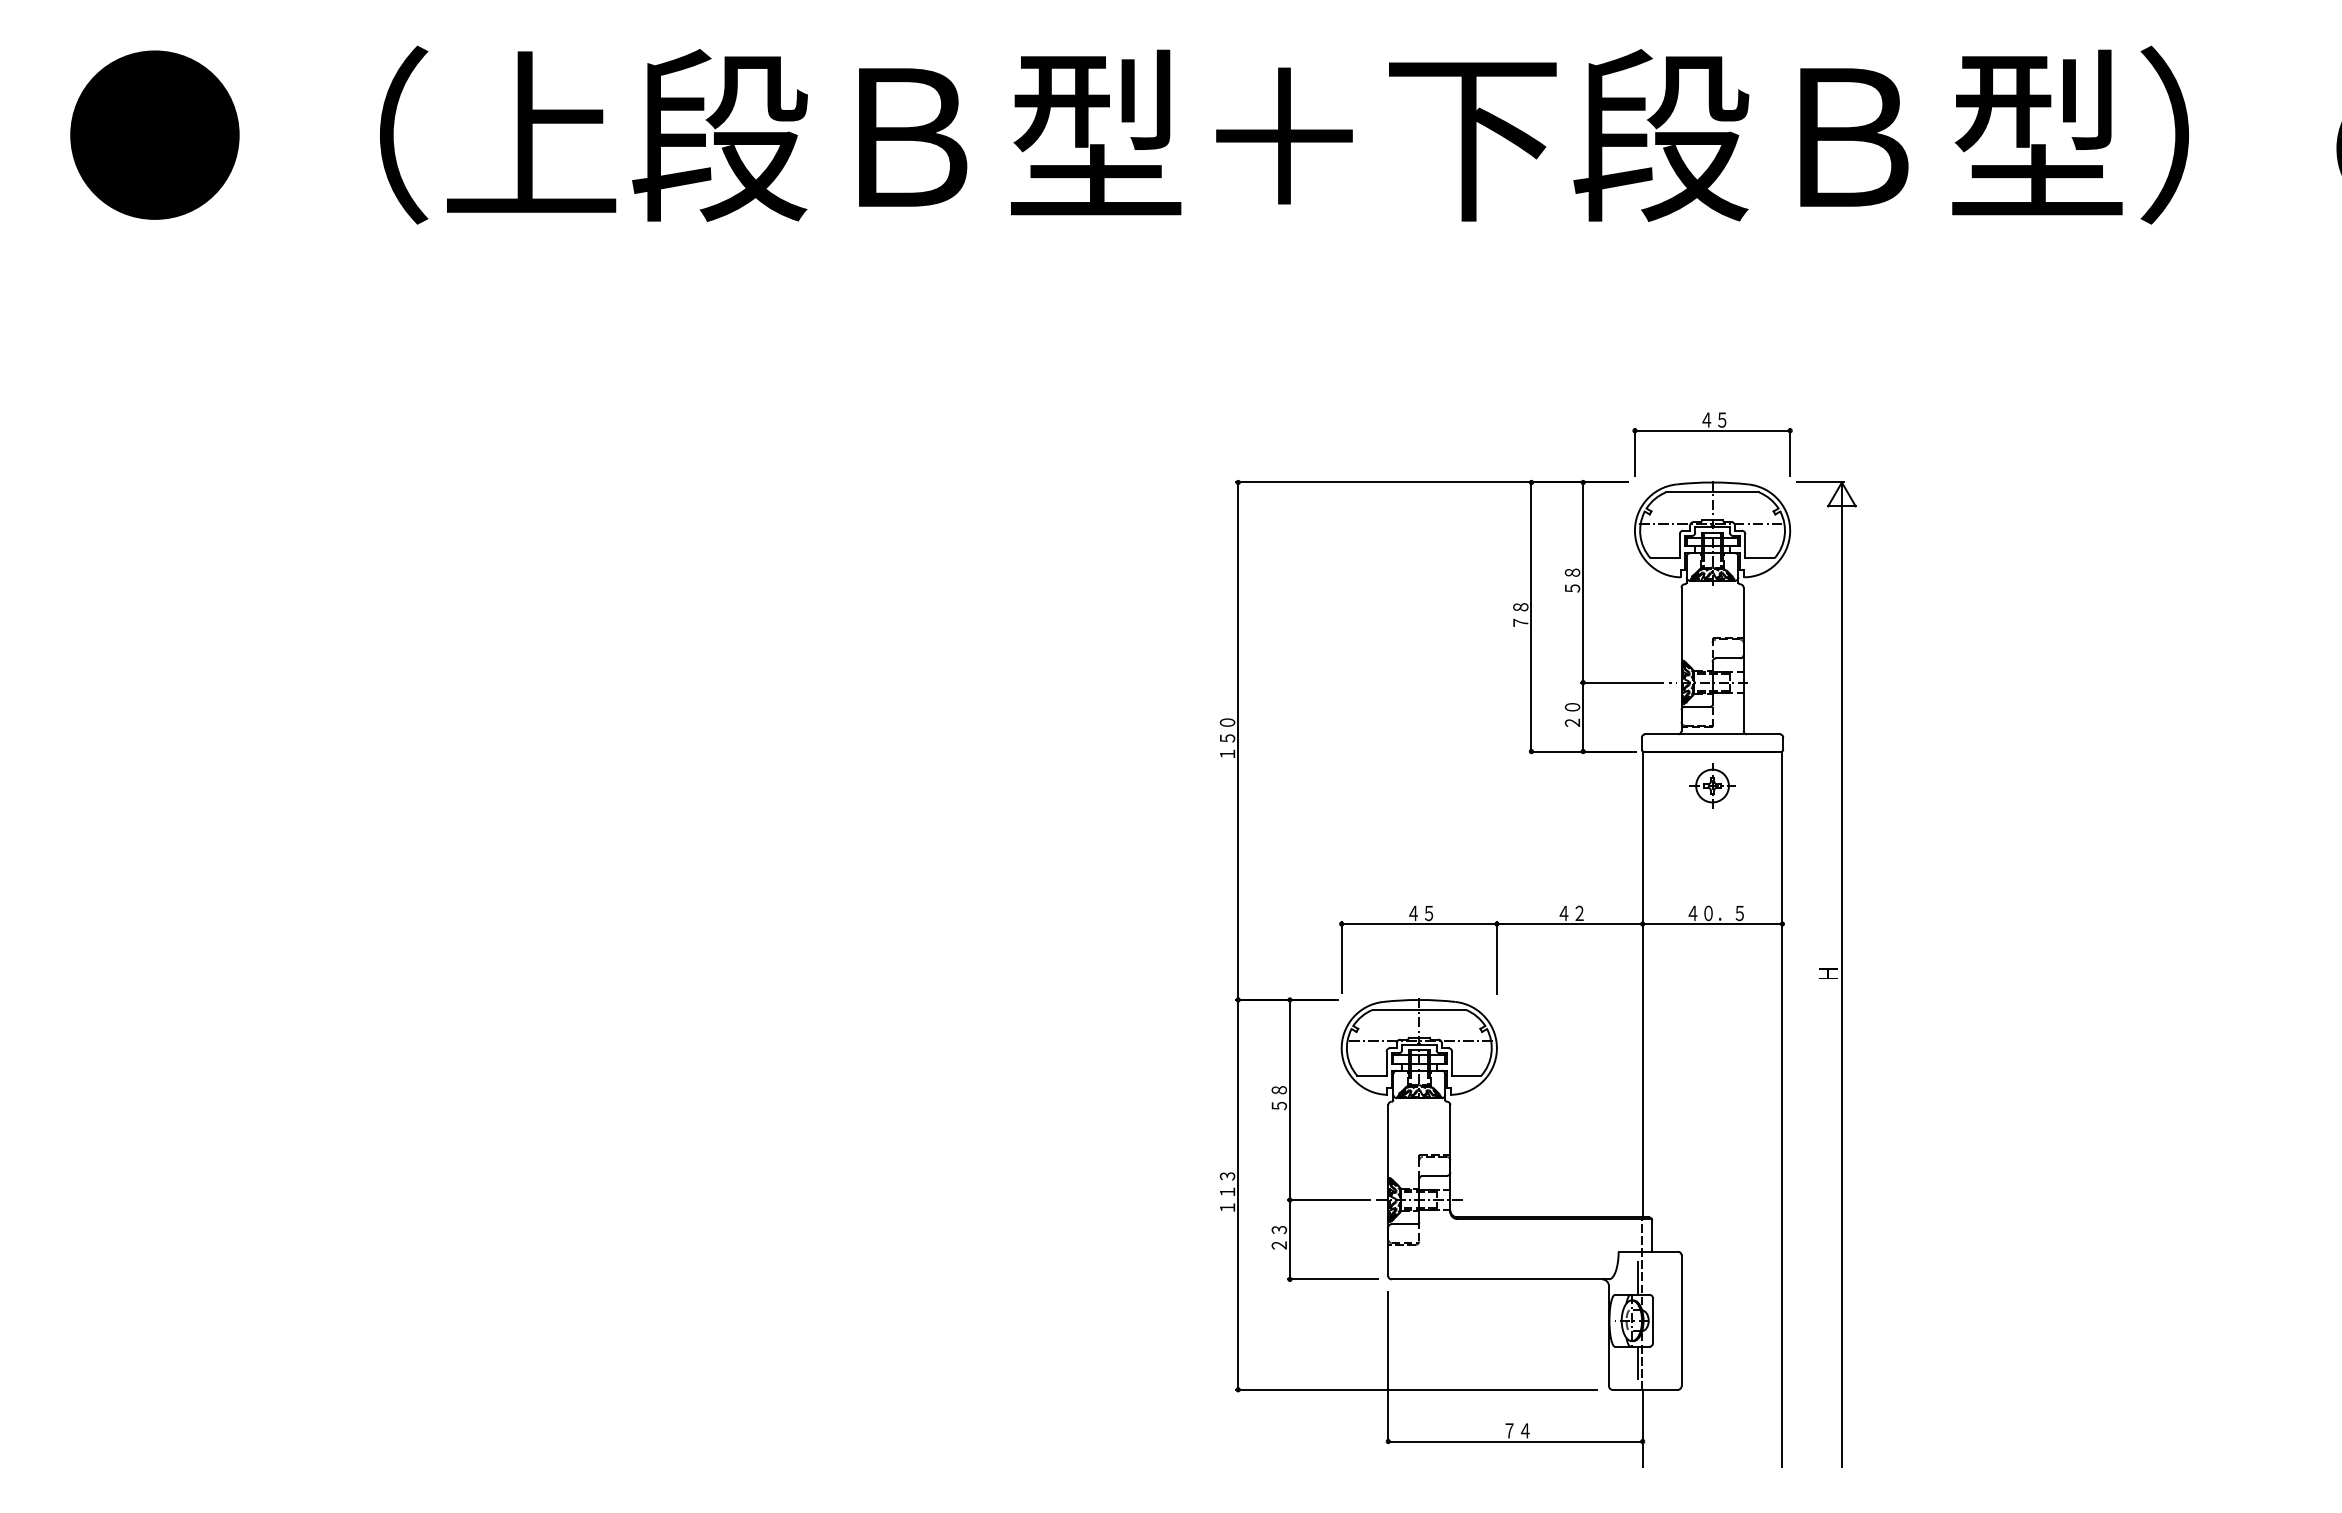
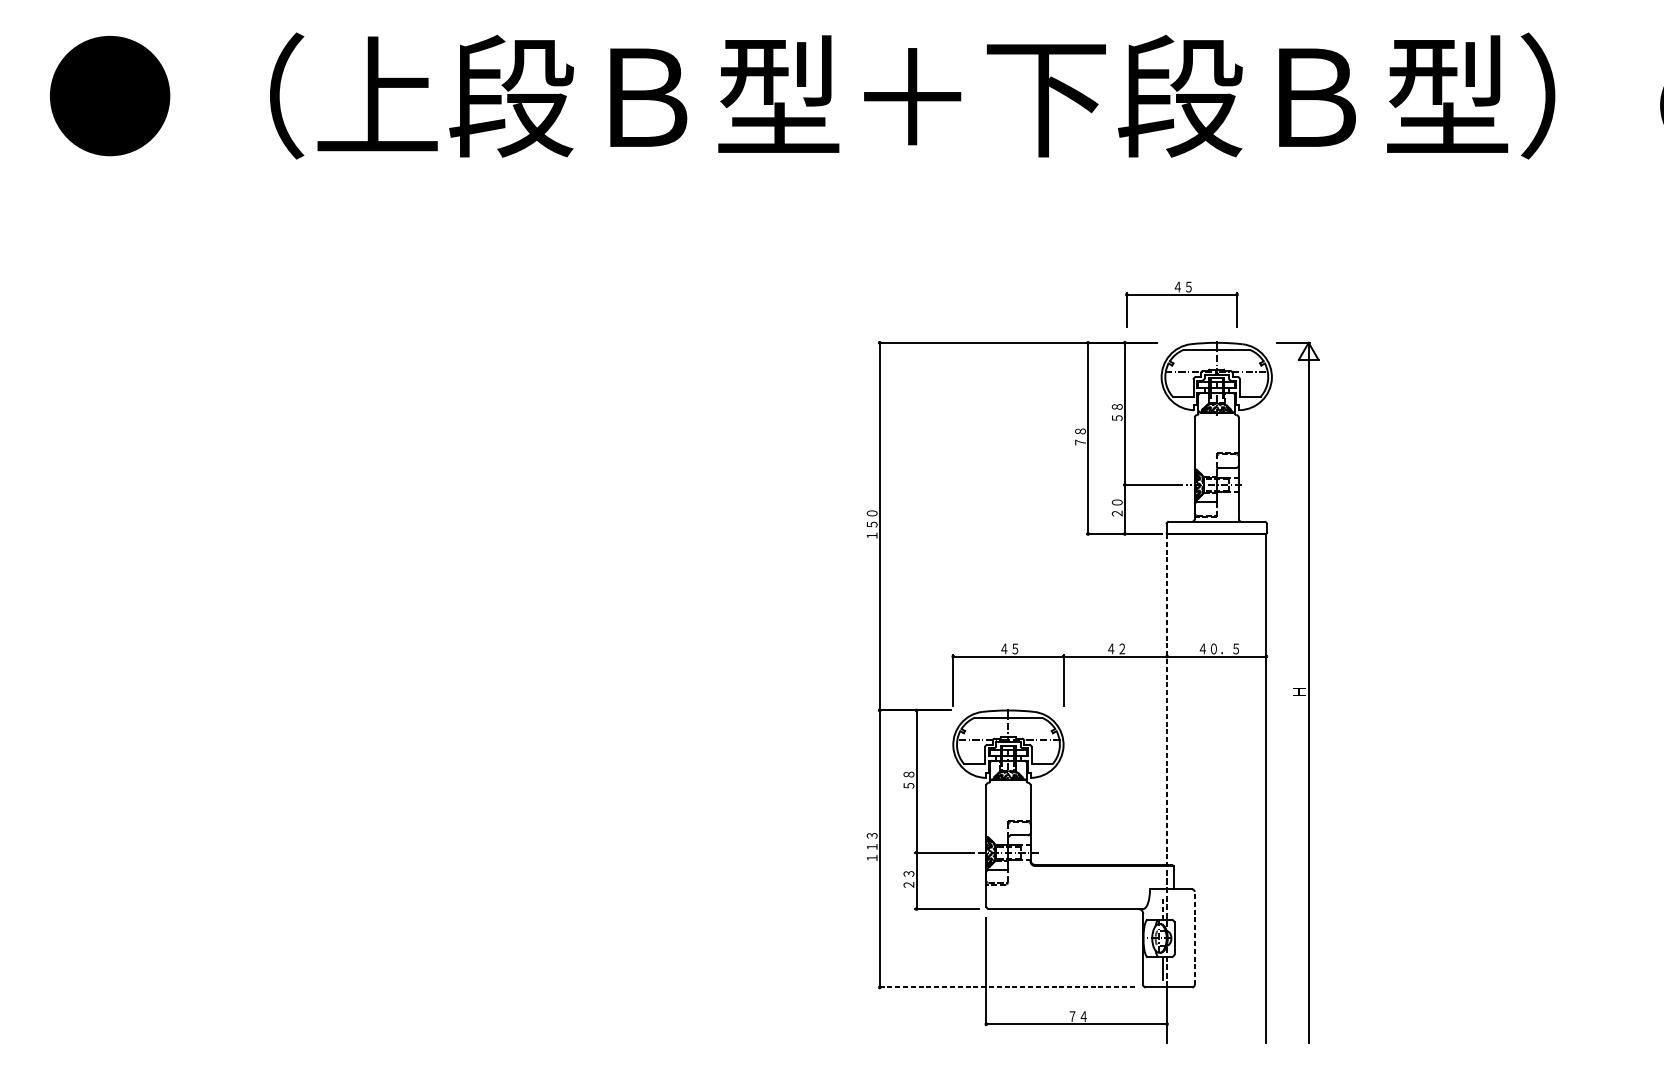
part: (1712, 431) -> (1181, 295), moved
part: (1712, 785) -> (1216, 558), removed
line: (1642, 984) -> (1167, 699), solid -> dashed
line: (1637, 1278) -> (1163, 908), solid -> dashed
line: (1681, 1320) -> (1194, 938), solid -> dashed
line: (1416, 1389) -> (1006, 987), solid -> dashed

